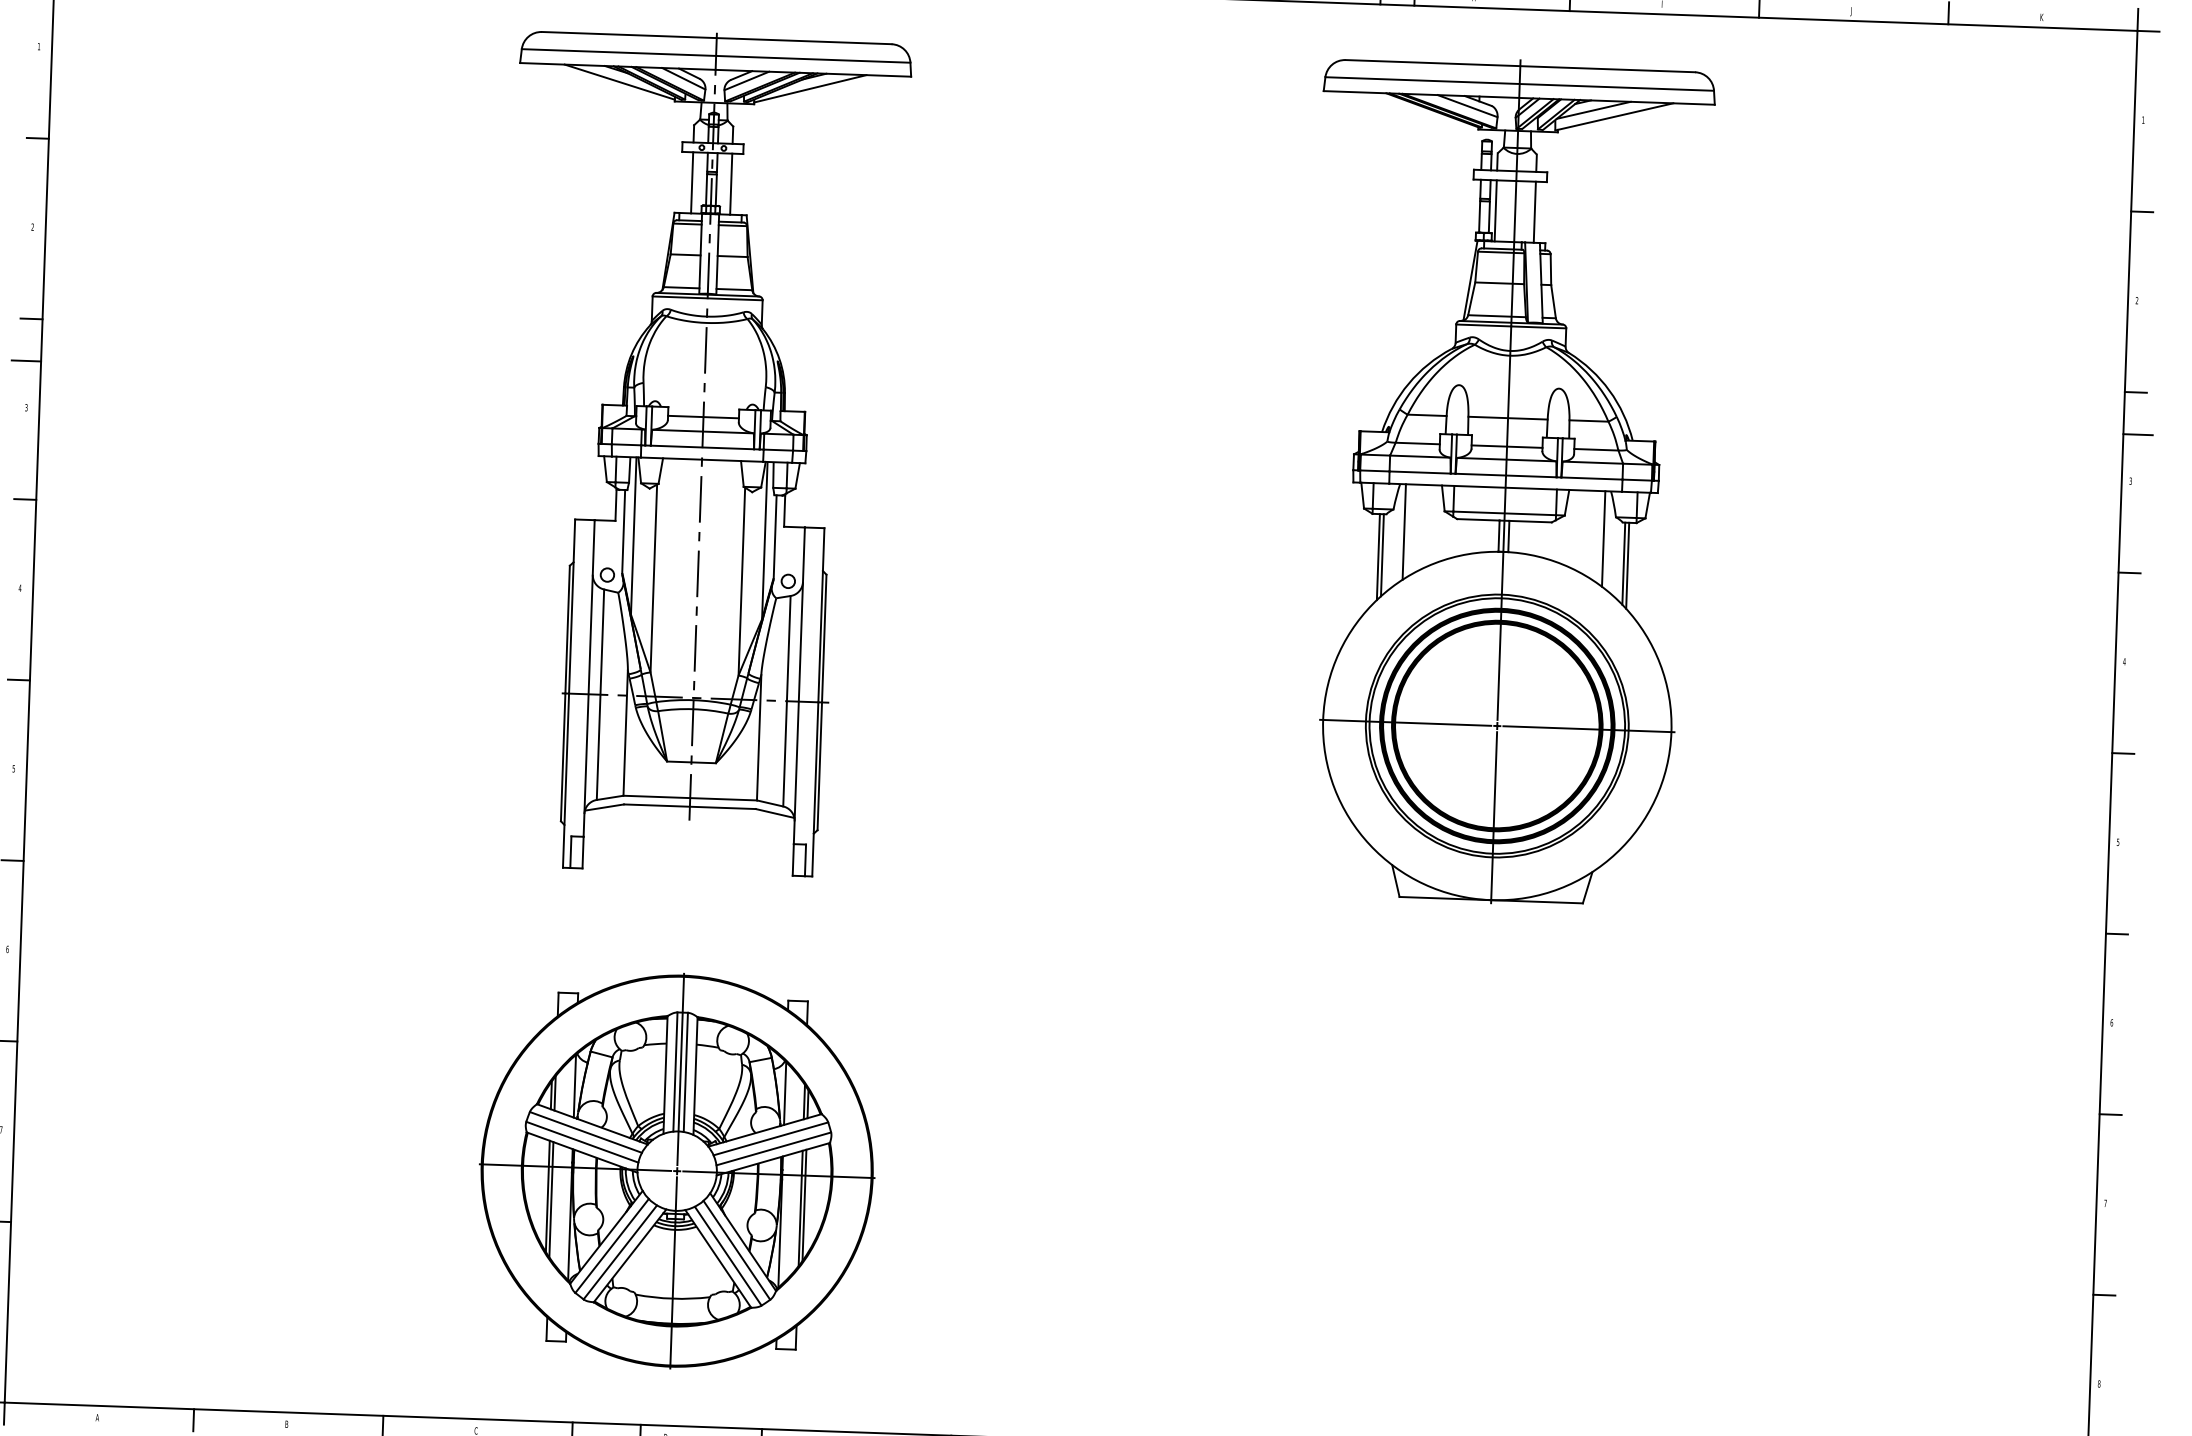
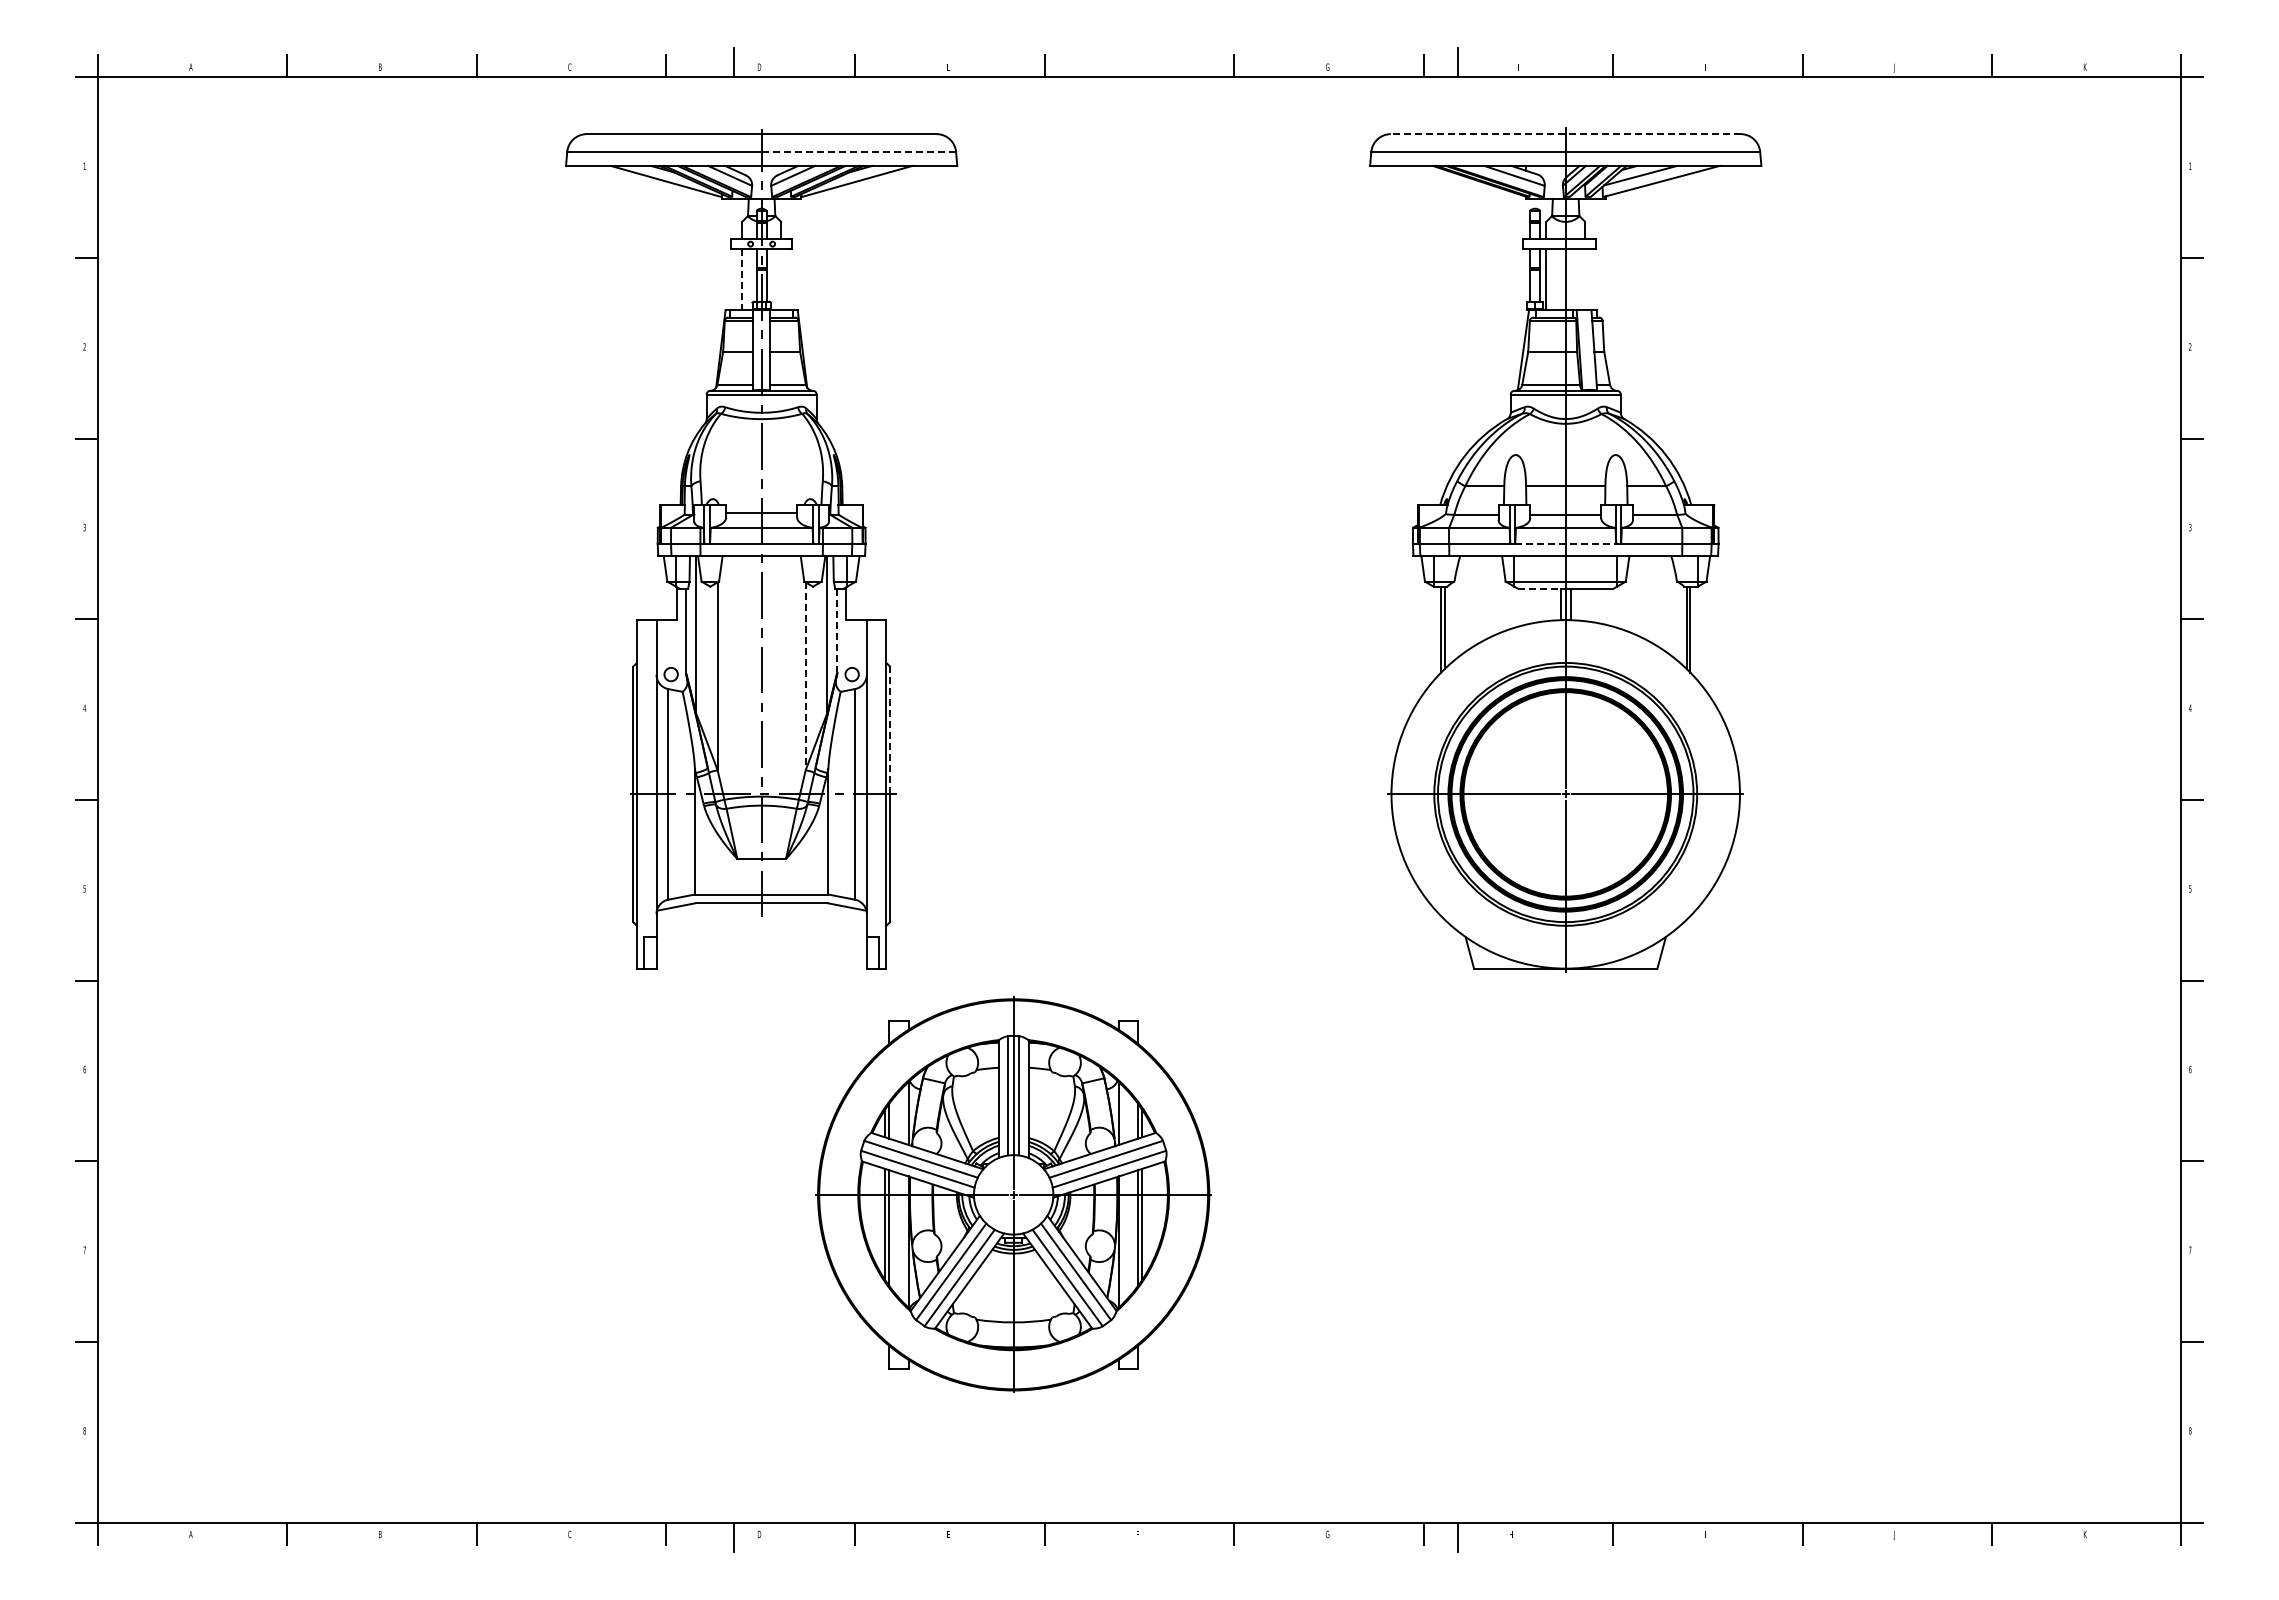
line: (812, 58) -> (858, 151), solid -> dashed
line: (1520, 66) -> (1565, 134), solid -> dashed
line: (692, 182) -> (742, 279), solid -> dashed
line: (731, 184) -> (781, 279), removed
line: (1535, 212) -> (1585, 279), removed
line: (25, 360) -> (82, 480), removed
line: (2137, 434) -> (2195, 480), removed
line: (1505, 475) -> (1565, 543), solid -> dashed
line: (1479, 519) -> (1540, 588), solid -> dashed
line: (1404, 531) -> (1466, 603), removed
line: (775, 536) -> (837, 630), solid -> dashed
line: (1603, 538) -> (1665, 603), removed
line: (741, 581) -> (805, 676), solid -> dashed
line: (824, 638) -> (890, 730), solid -> dashed
part: (677, 1170) -> (1013, 1194), moved

